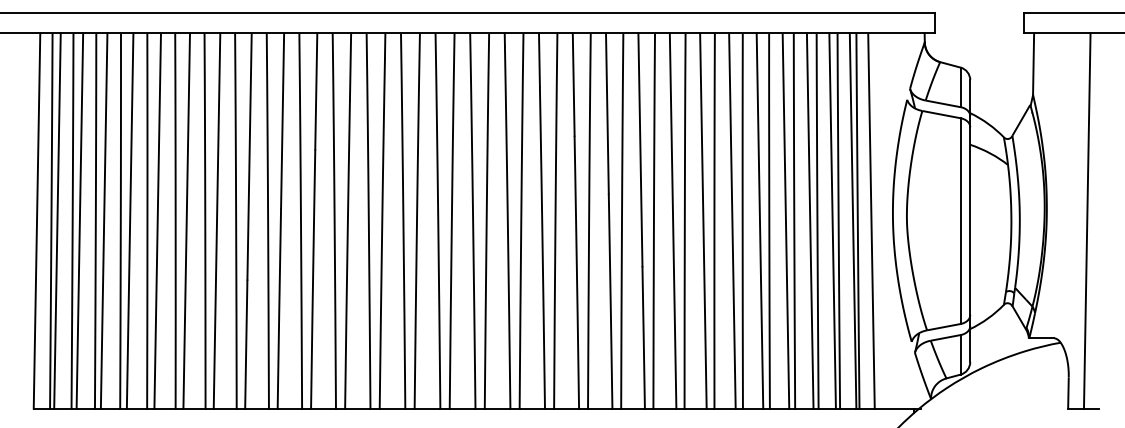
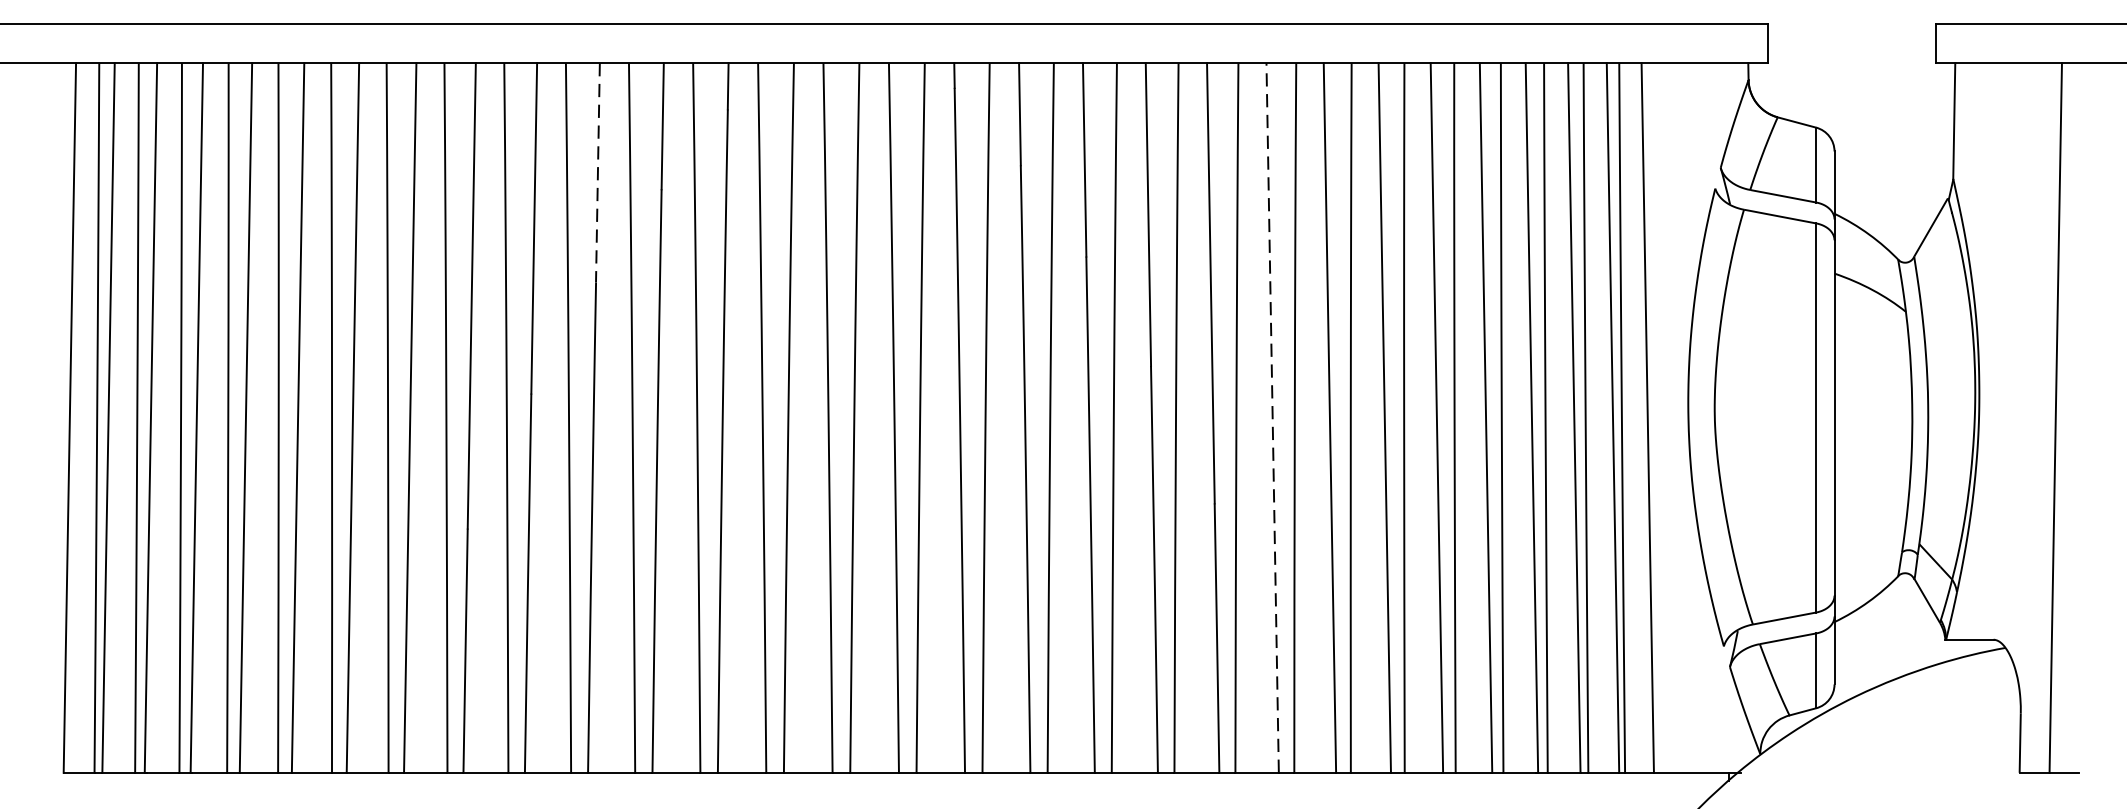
line: (316, 91) -> (598, 172), solid -> dashed
line: (673, 221) -> (1273, 418), solid -> dashed

